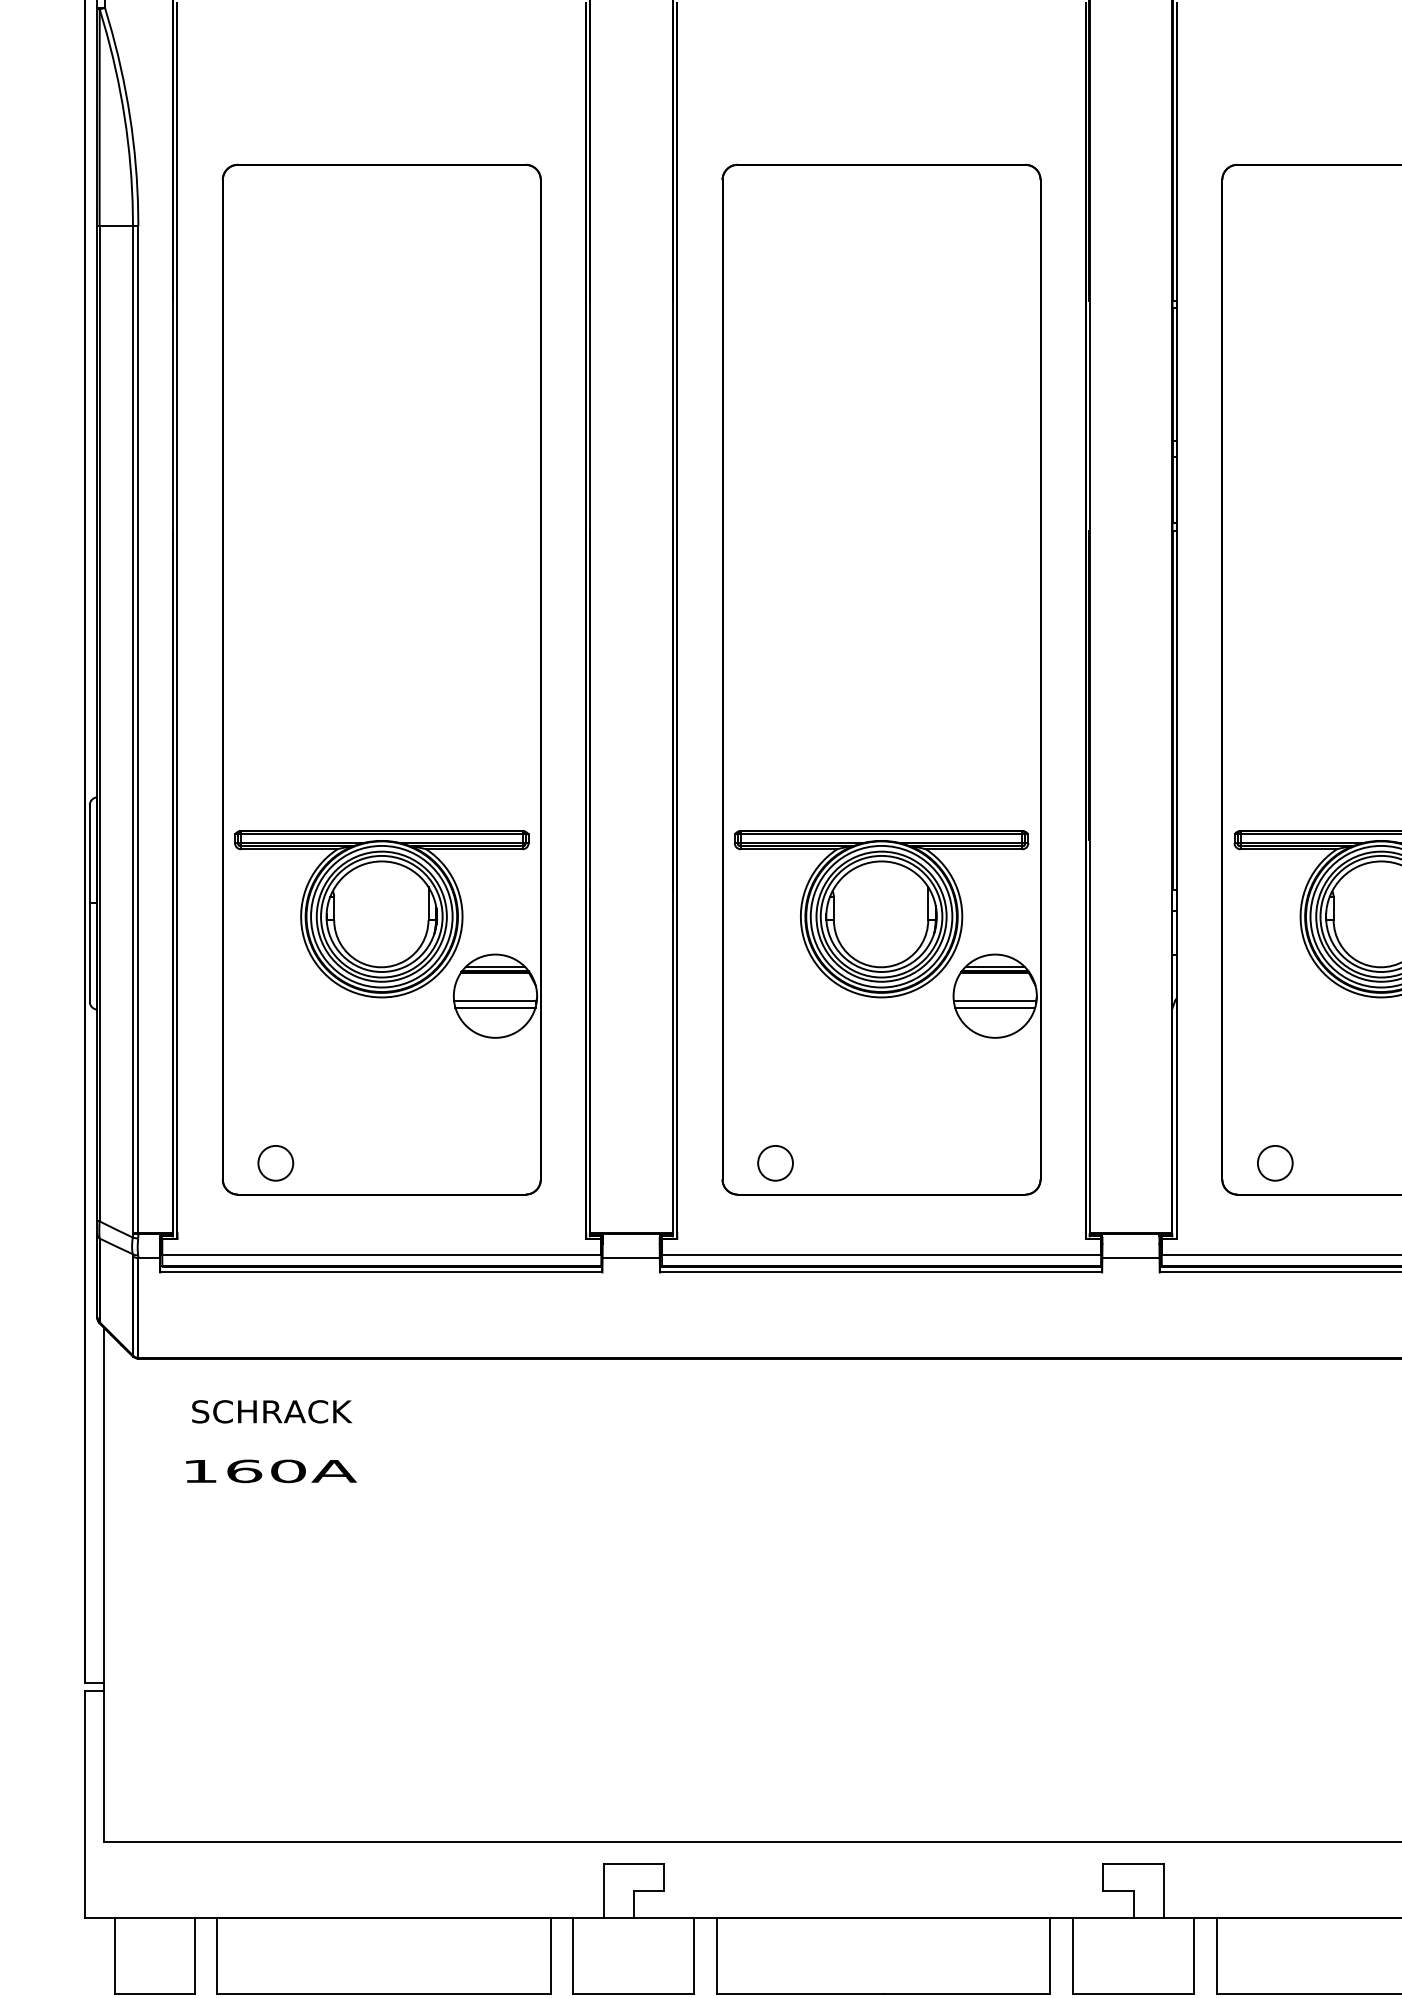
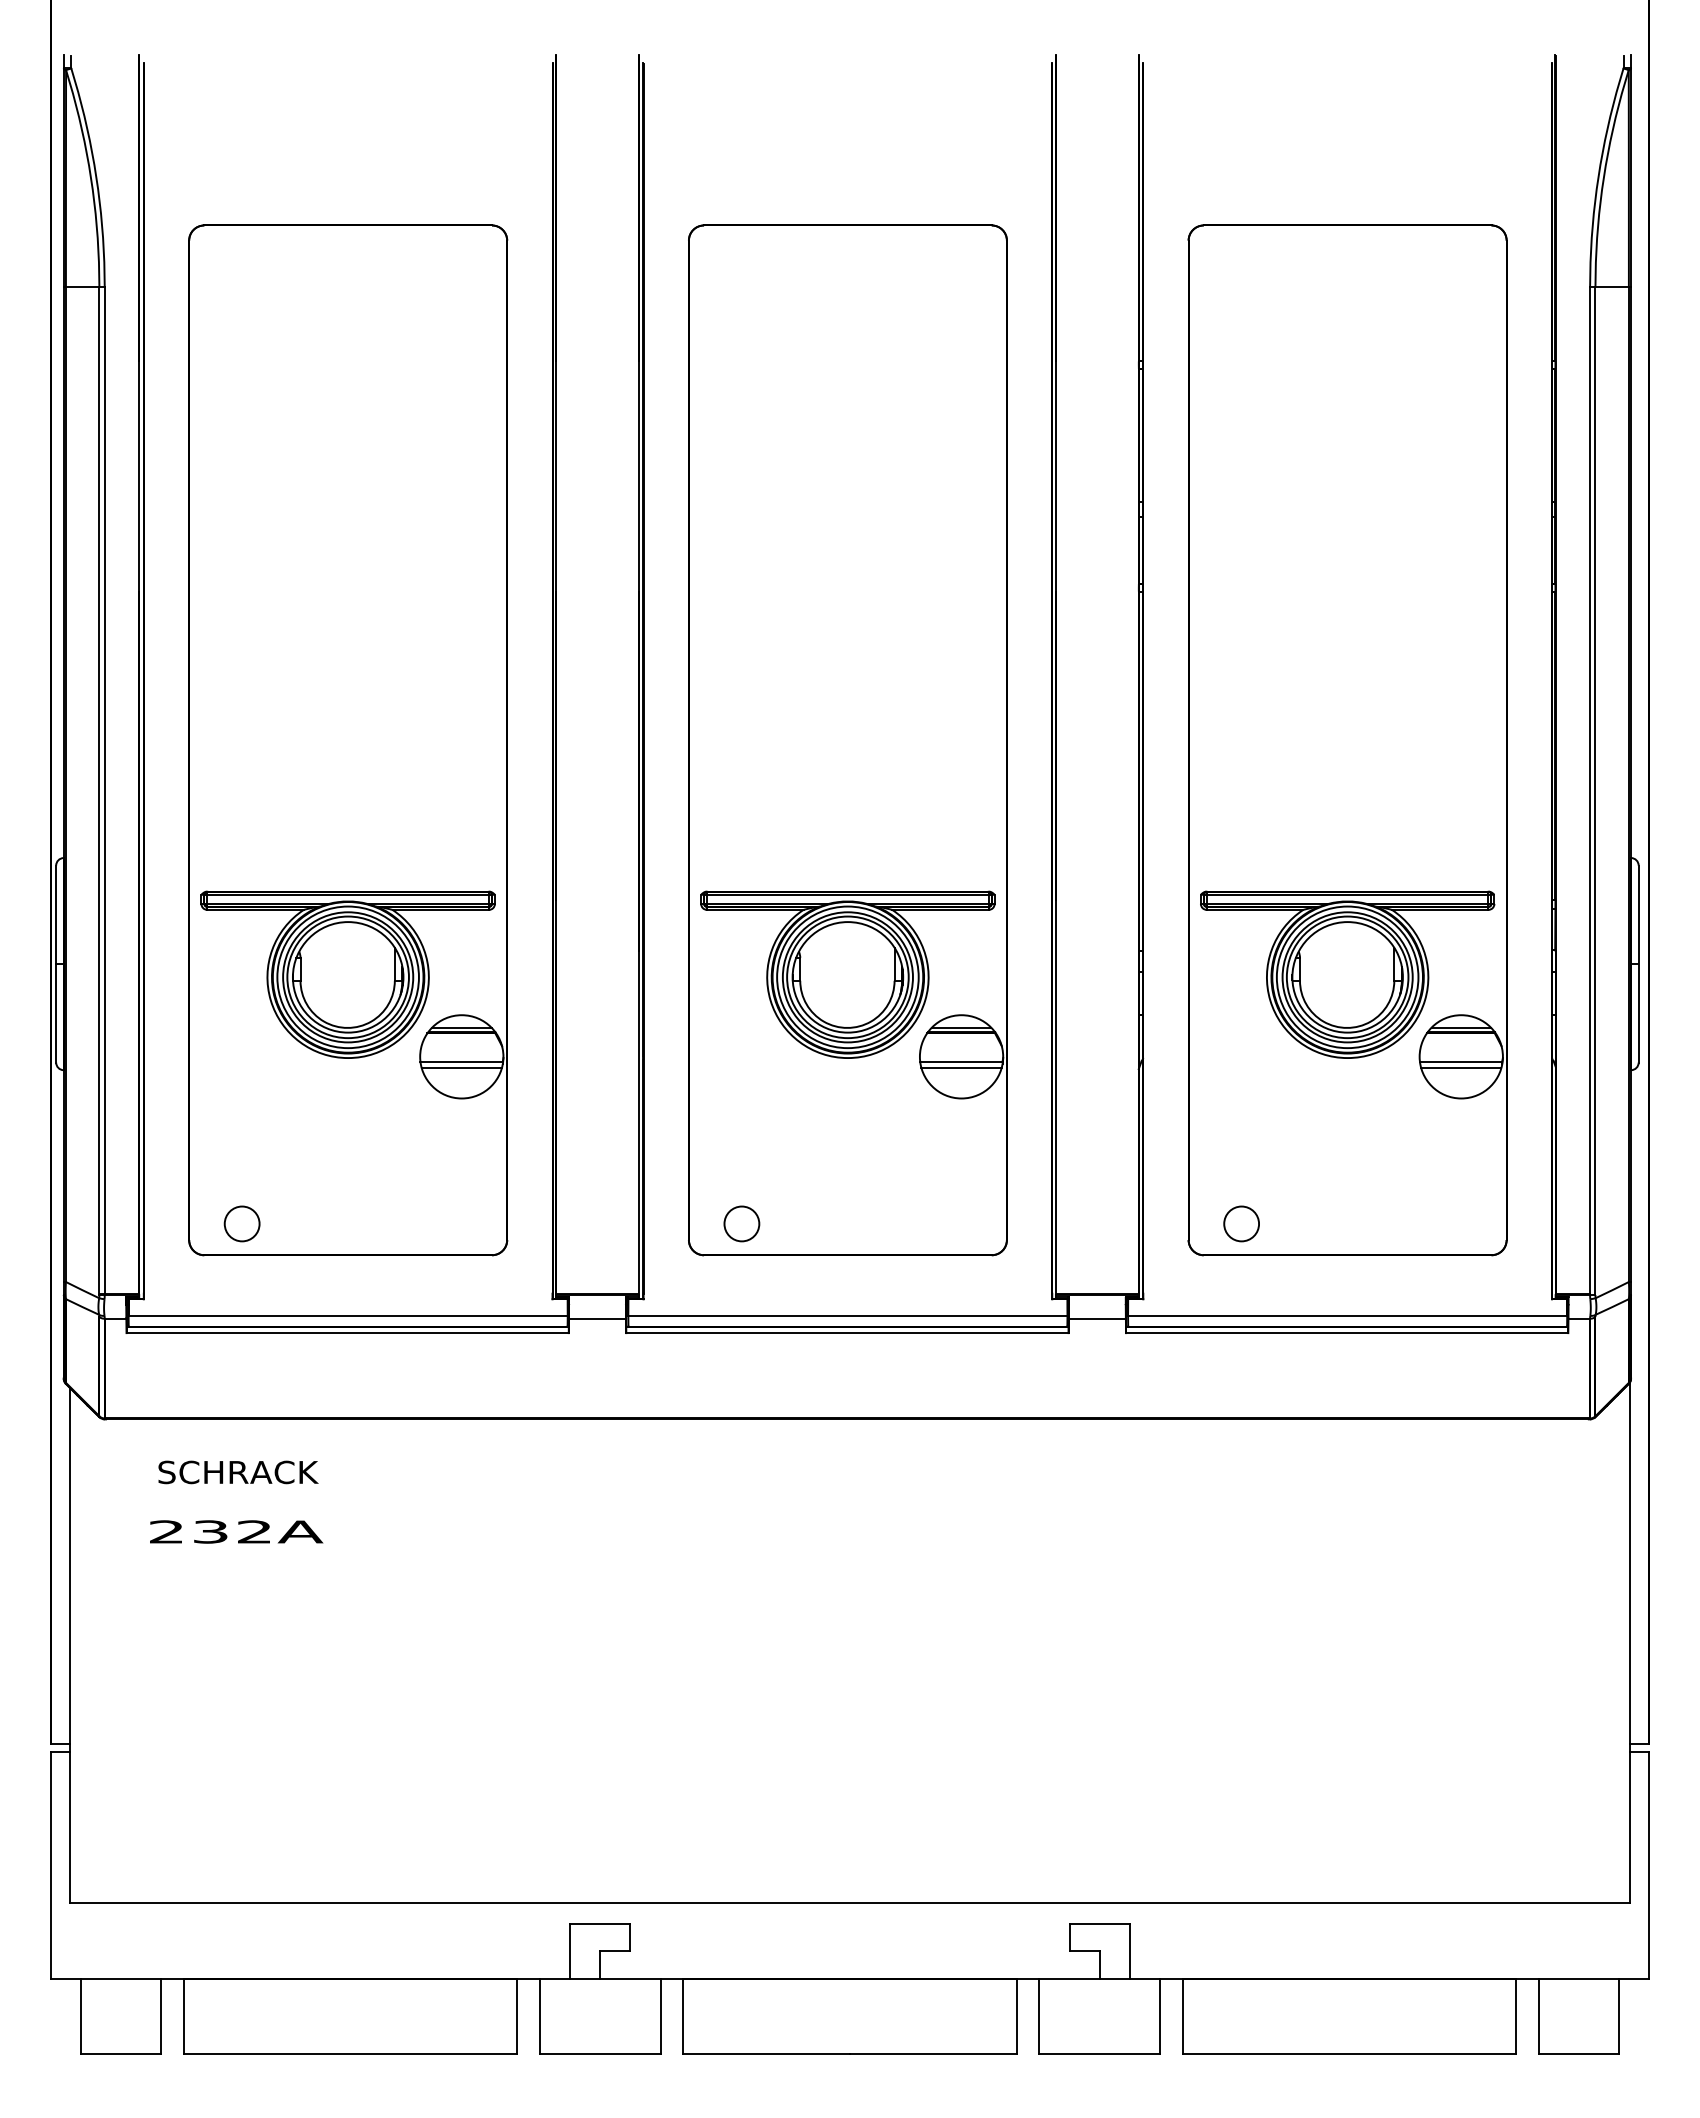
text: (245, 1470) -> (211, 1531), 160A -> 232A

